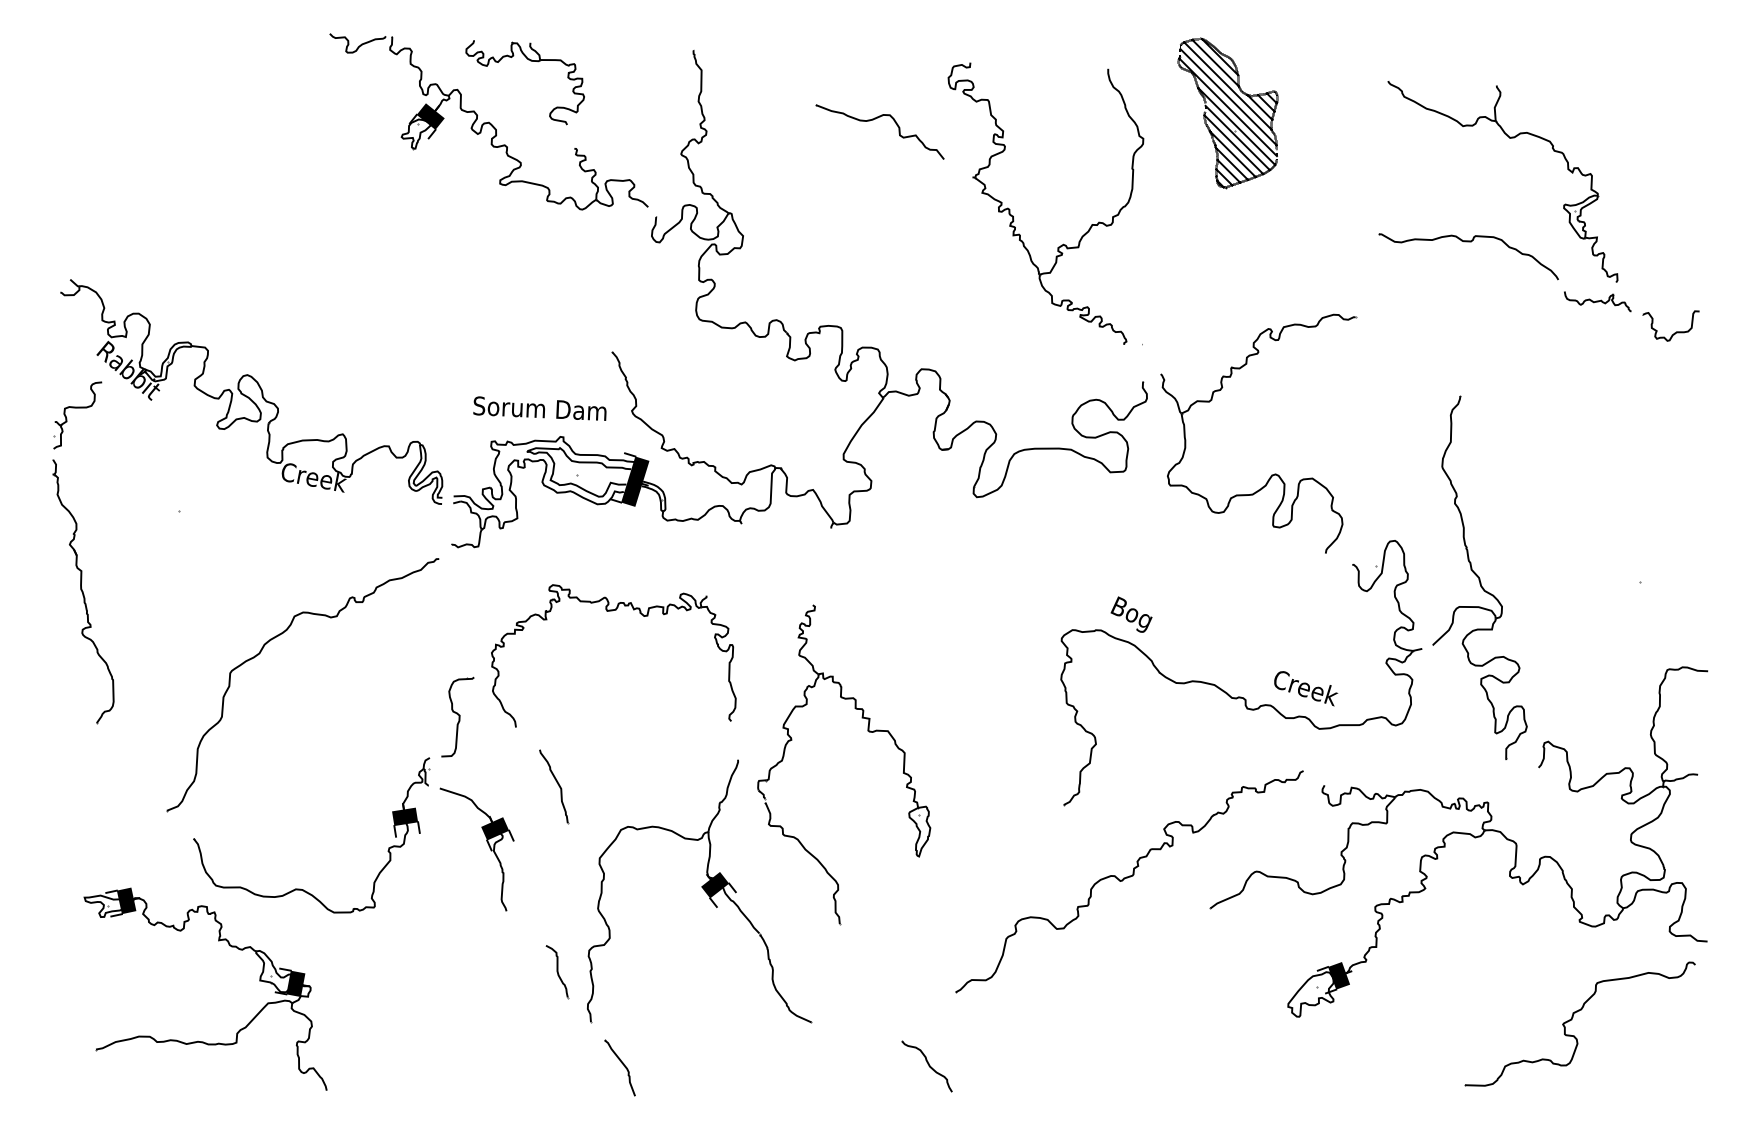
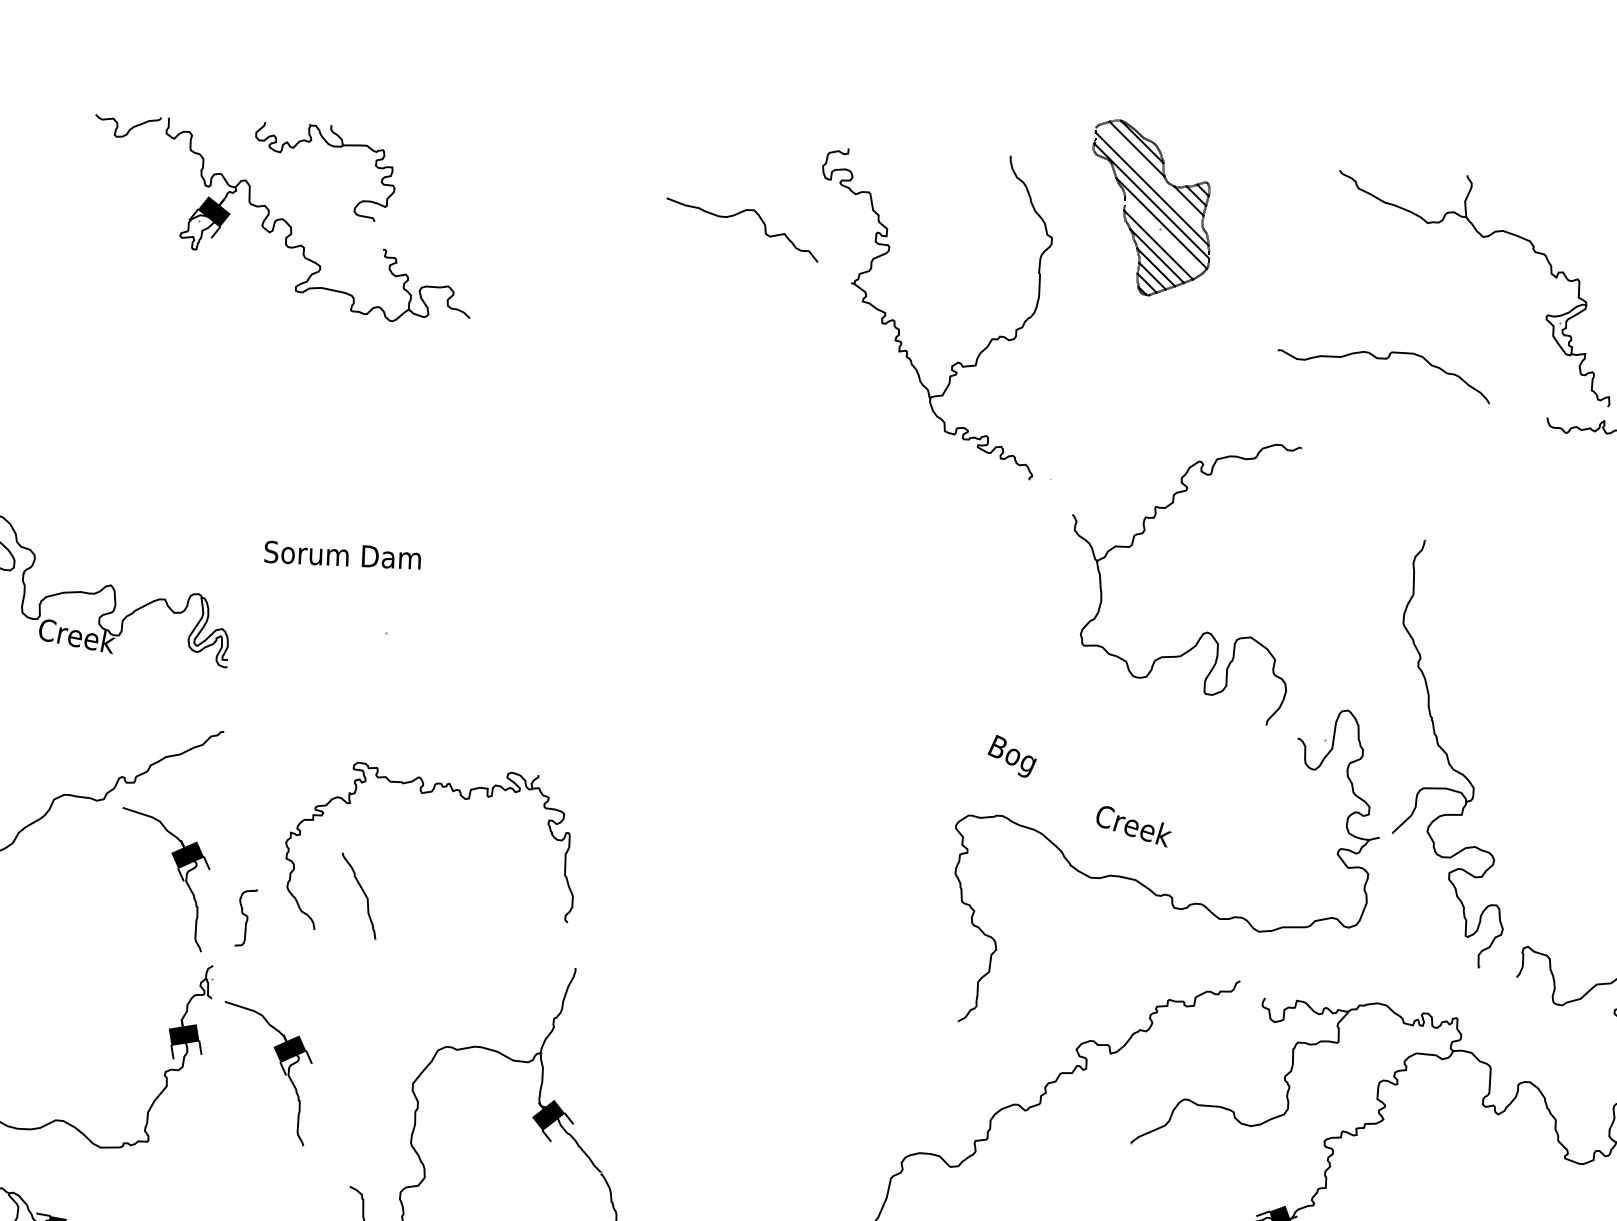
line: (1227, 85) -> (1150, 175), removed
line: (1237, 137) -> (1162, 236), removed
part: (1468, 242) -> (1383, 359), moved
part: (780, 320) -> (625, 451), removed
text: (1131, 614) -> (1012, 756), moved
part: (401, 681) -> (179, 875), added
text: (1306, 688) -> (1134, 826), moved
part: (457, 716) -> (245, 917), size x0.6
part: (867, 731) -> (727, 934), removed
part: (554, 786) -> (359, 895), moved

